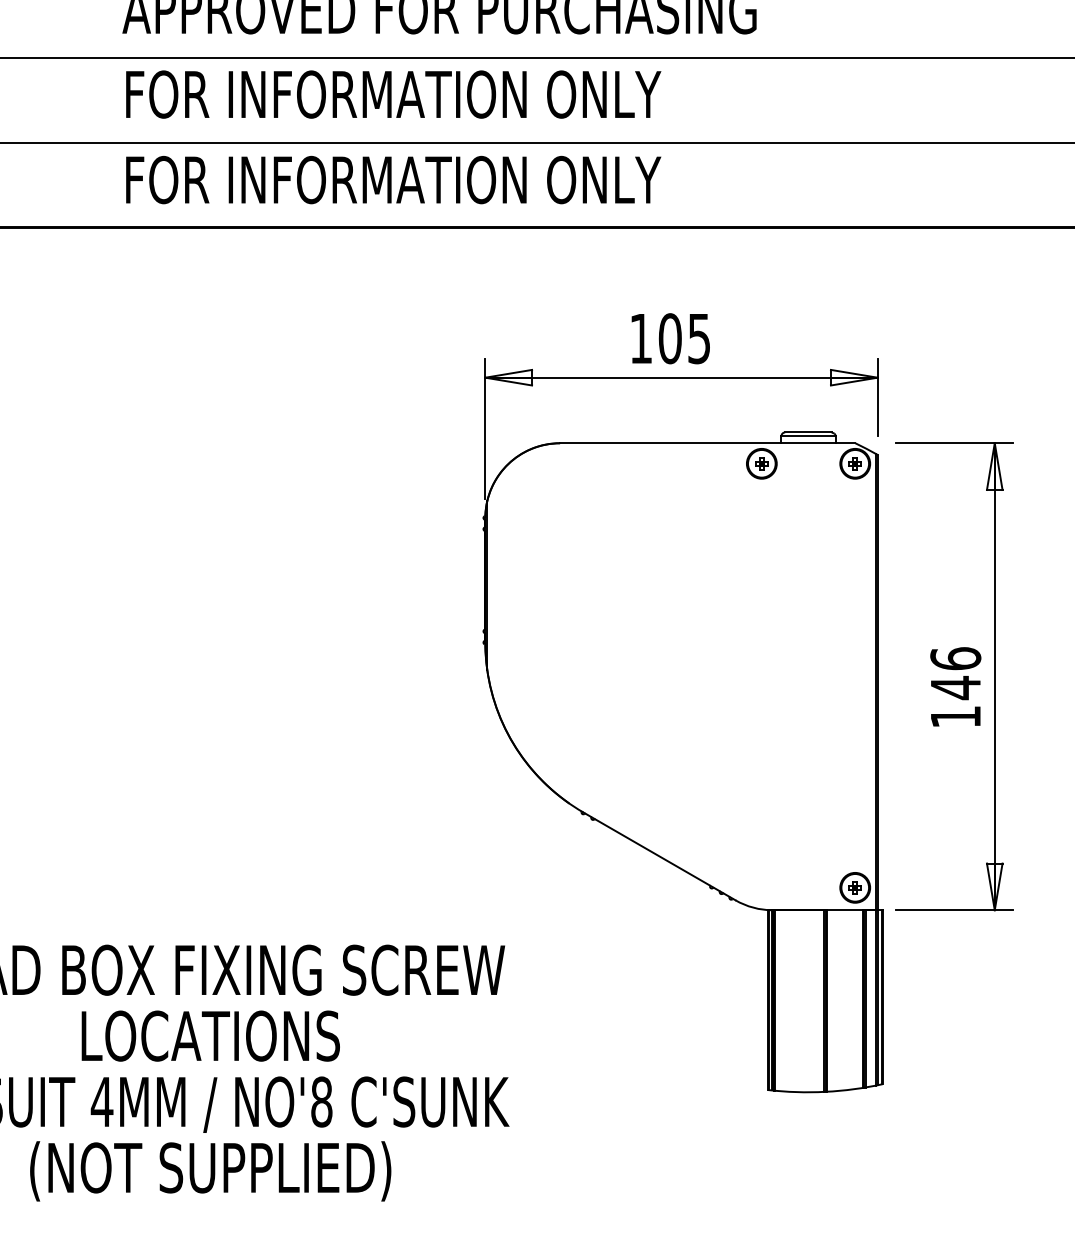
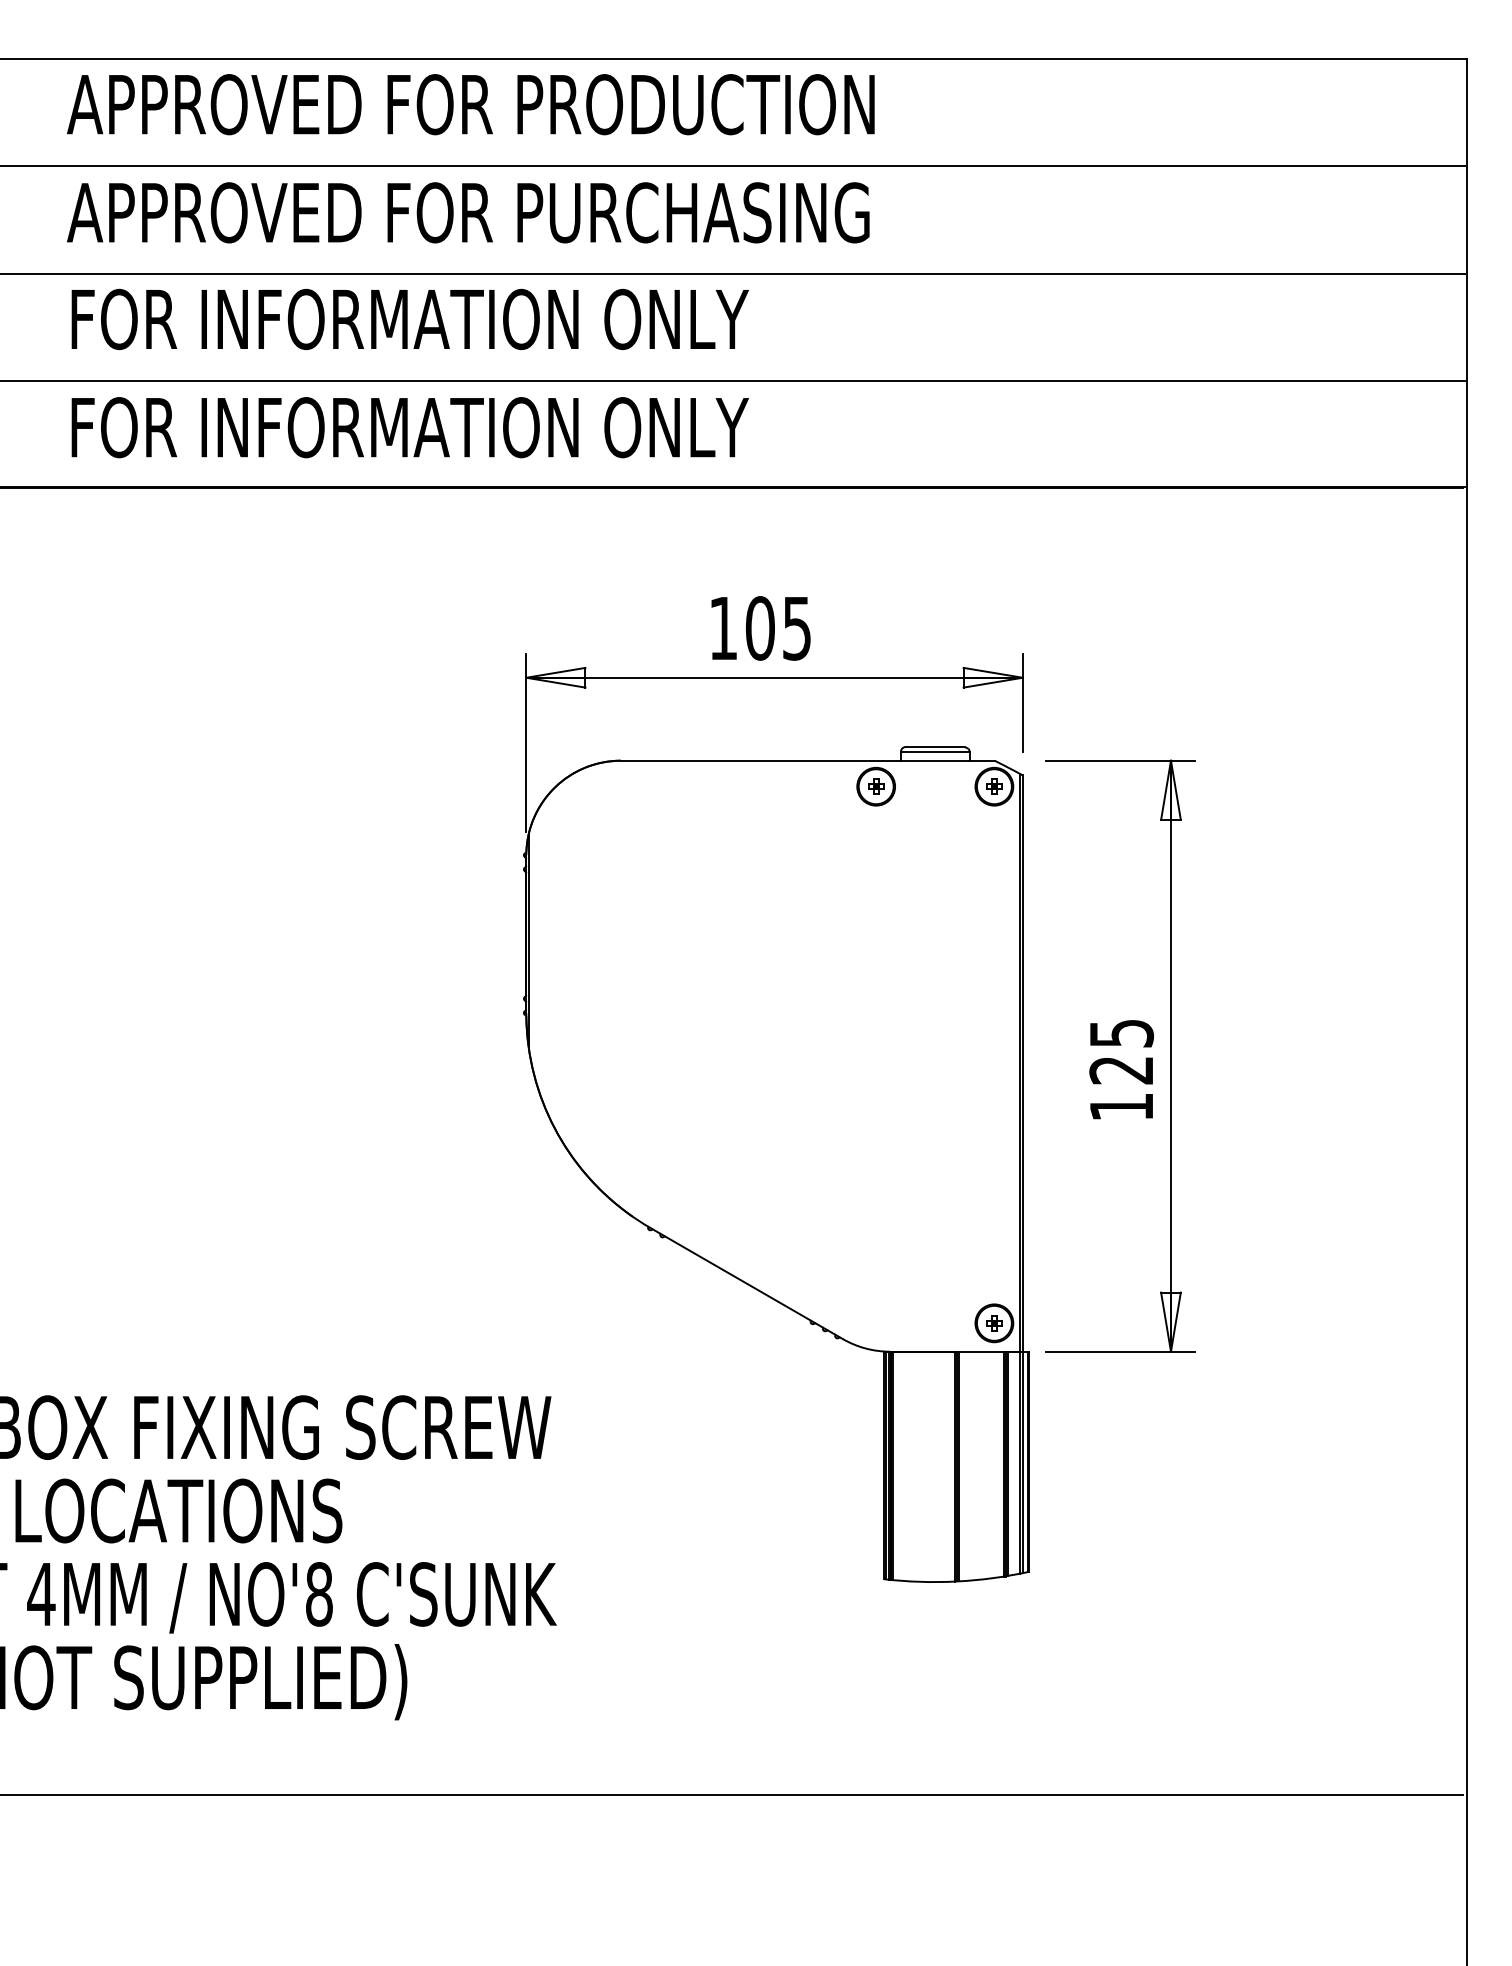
text: (955, 673) -> (1121, 1051), 146 -> 125

